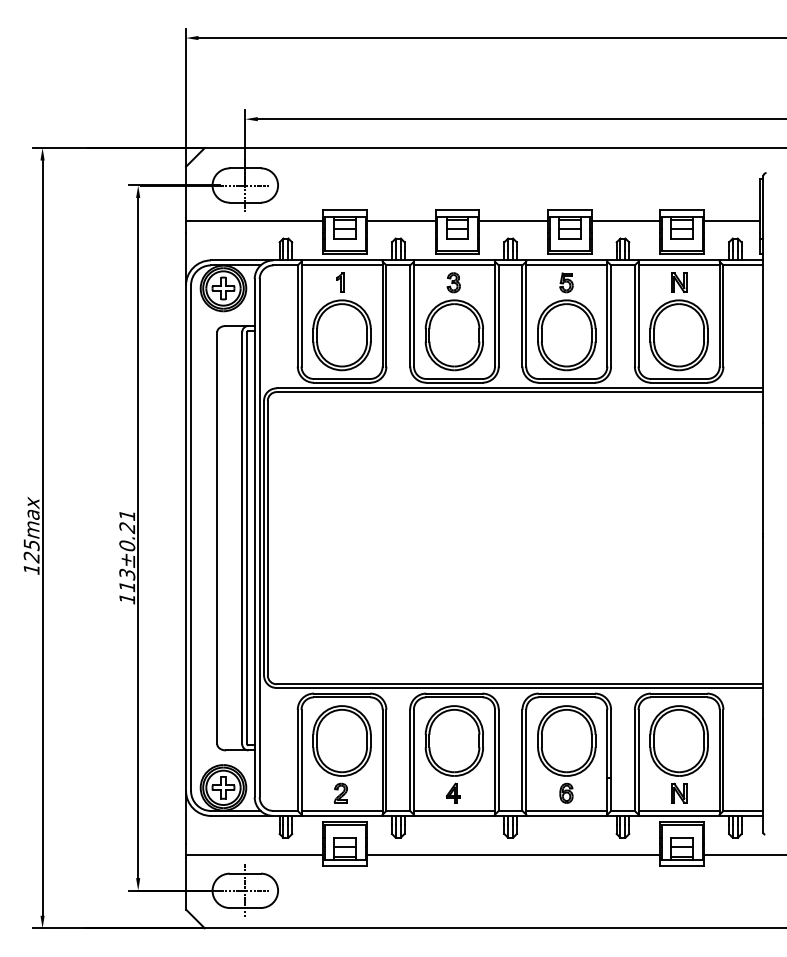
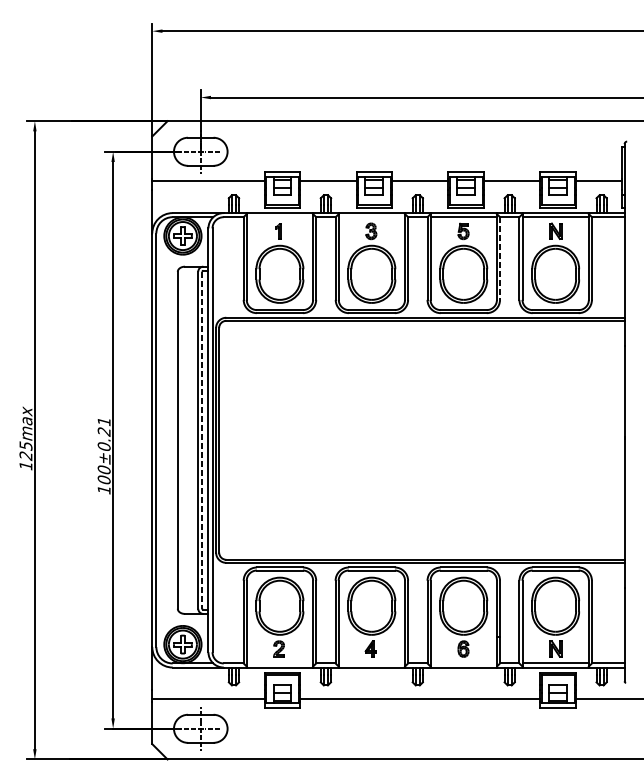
line: (341, 265) -> (279, 217), removed
line: (454, 265) -> (371, 217), removed
line: (611, 315) -> (500, 258), solid -> dashed
line: (247, 538) -> (202, 440), solid -> dashed
text: (127, 580) -> (104, 474), 113±0.21 -> 100±0.21
line: (341, 810) -> (279, 663), removed
line: (454, 810) -> (371, 663), removed
line: (566, 810) -> (463, 663), removed

